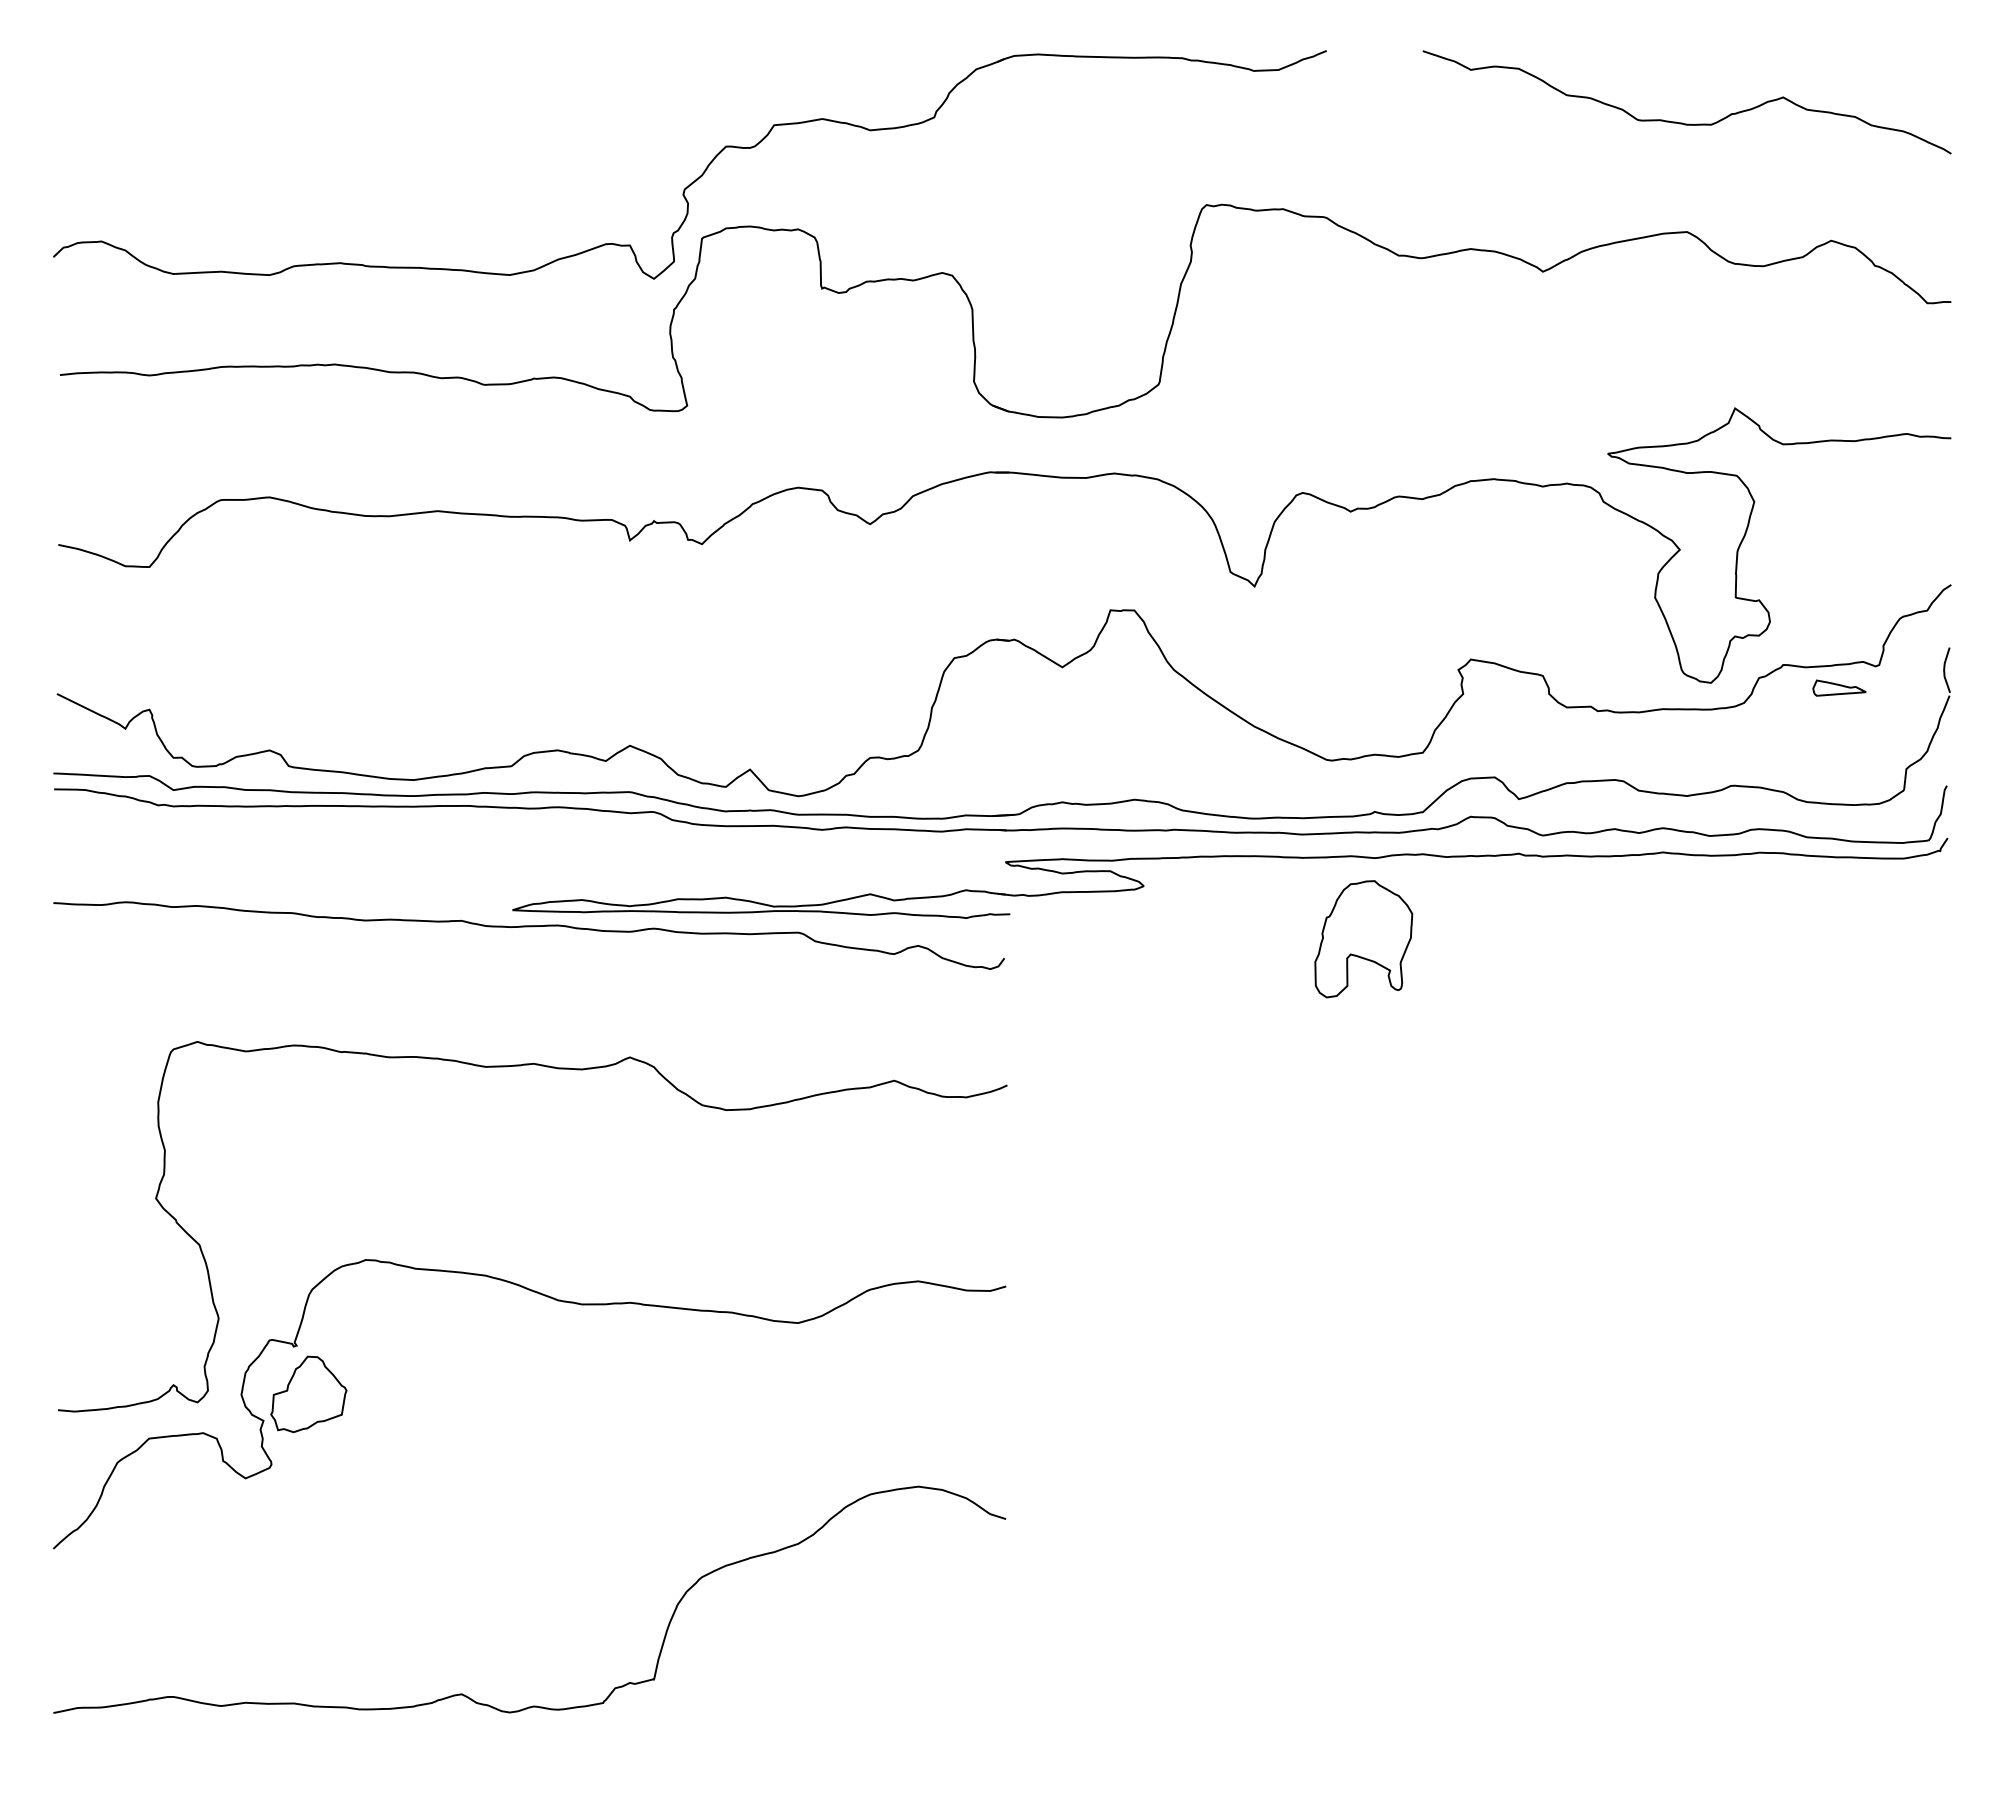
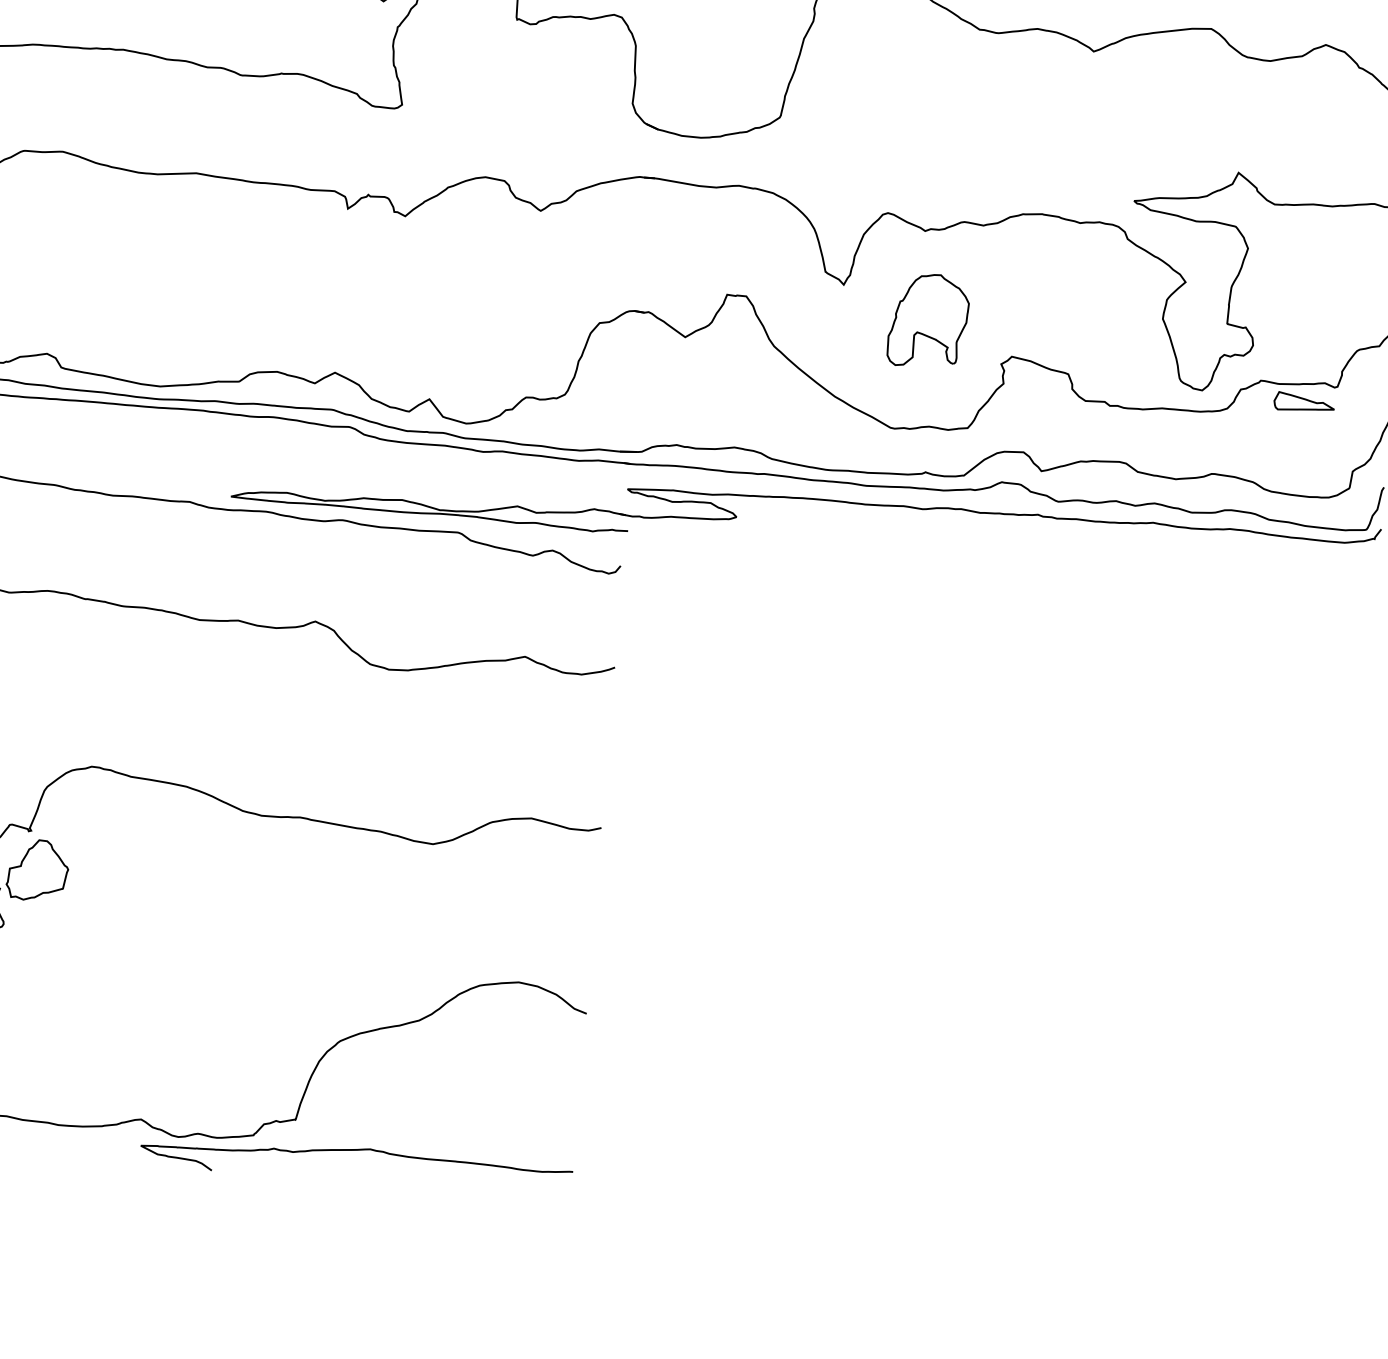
part: (1839, 687) -> (1304, 402), size x1.43
part: (1363, 939) -> (928, 321), moved
curve: (731, 1712) -> (355, 1150), added

